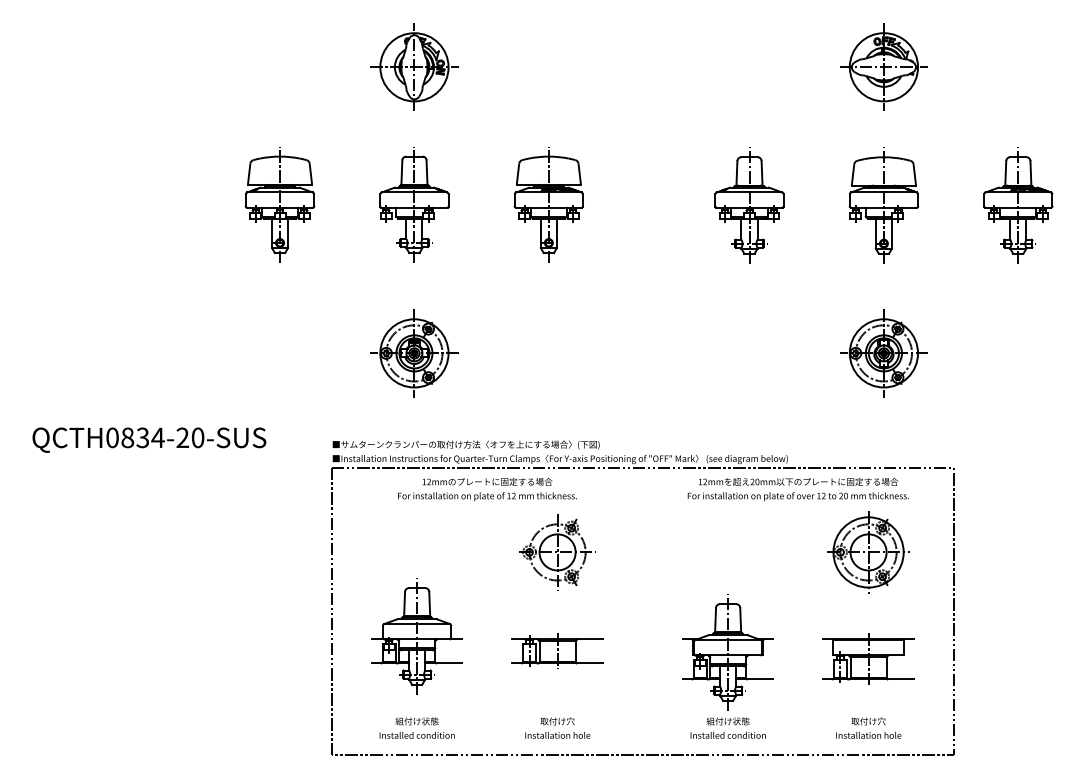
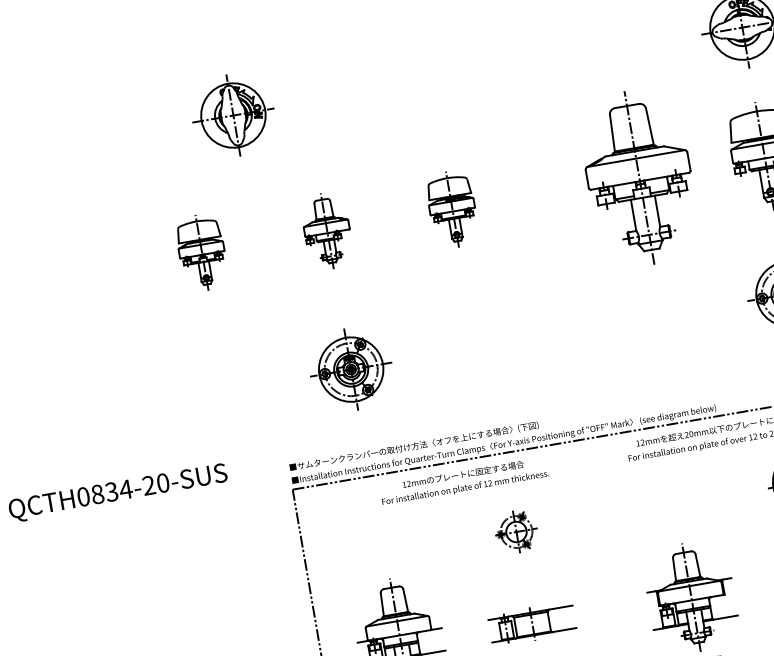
part: (414, 66) -> (233, 114), moved
part: (279, 204) -> (201, 252), size x0.7
part: (414, 204) -> (327, 230), size x0.7
part: (548, 204) -> (452, 209), size x0.7
part: (749, 205) -> (639, 177), size x1.6
text: (487, 489) -> (464, 481), moved
part: (557, 552) -> (516, 532), size x0.6

